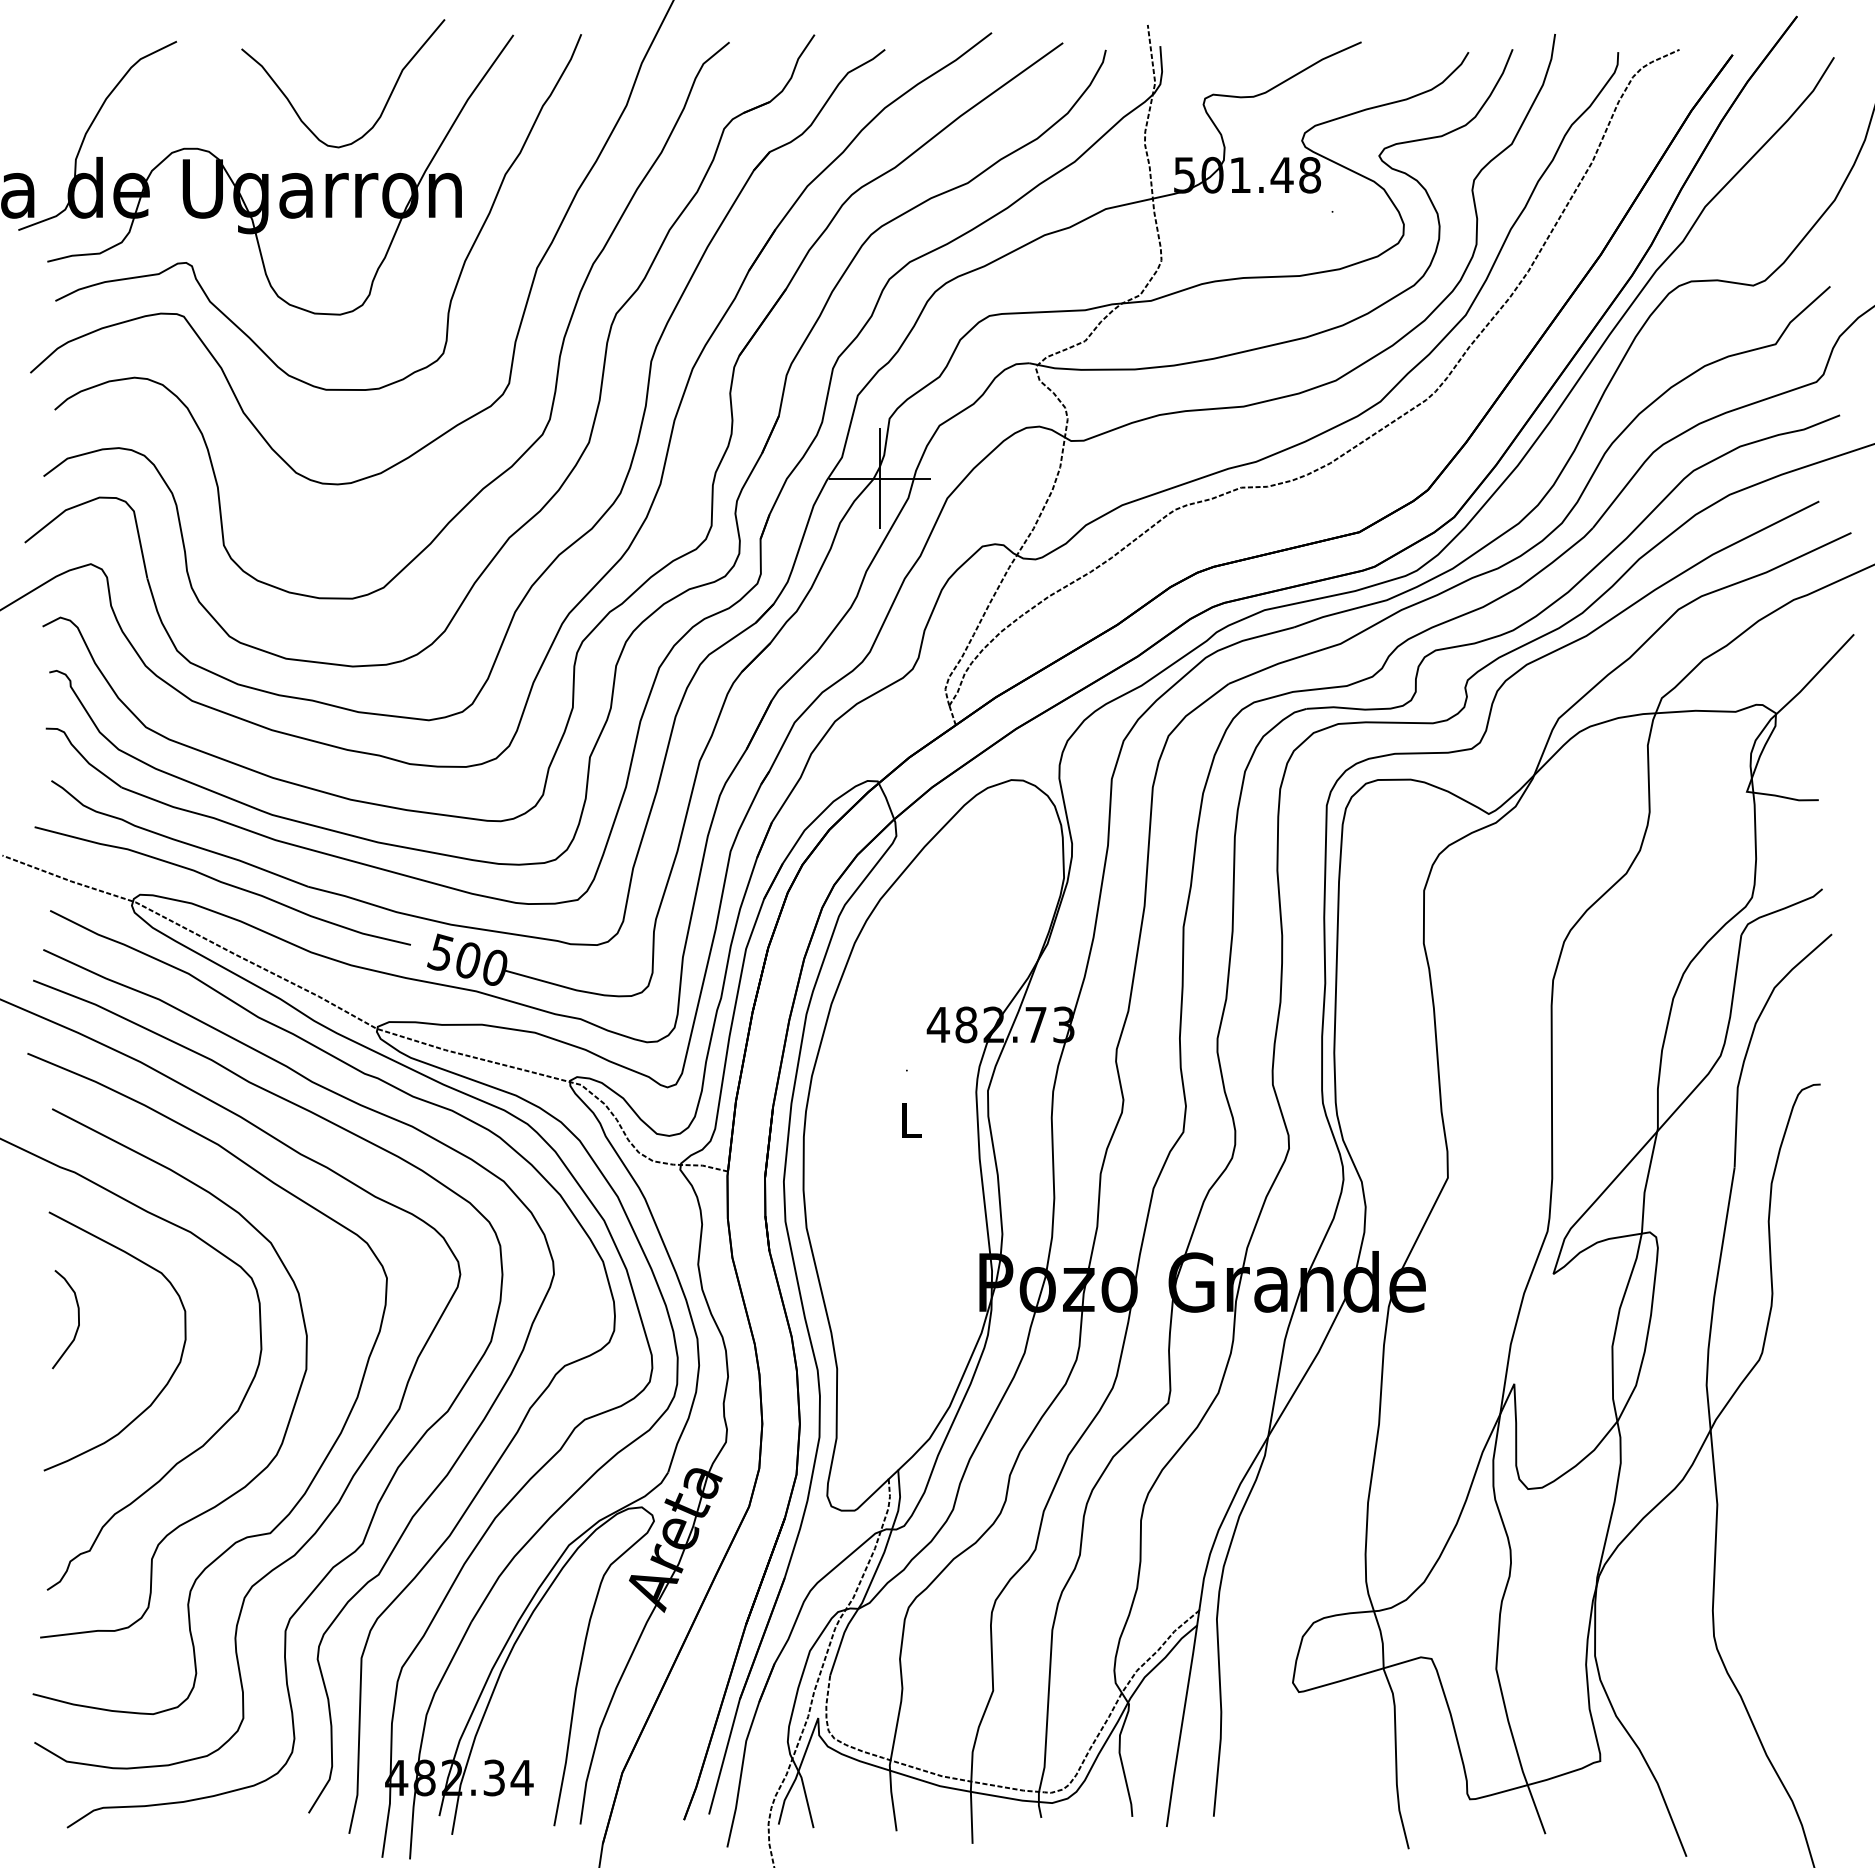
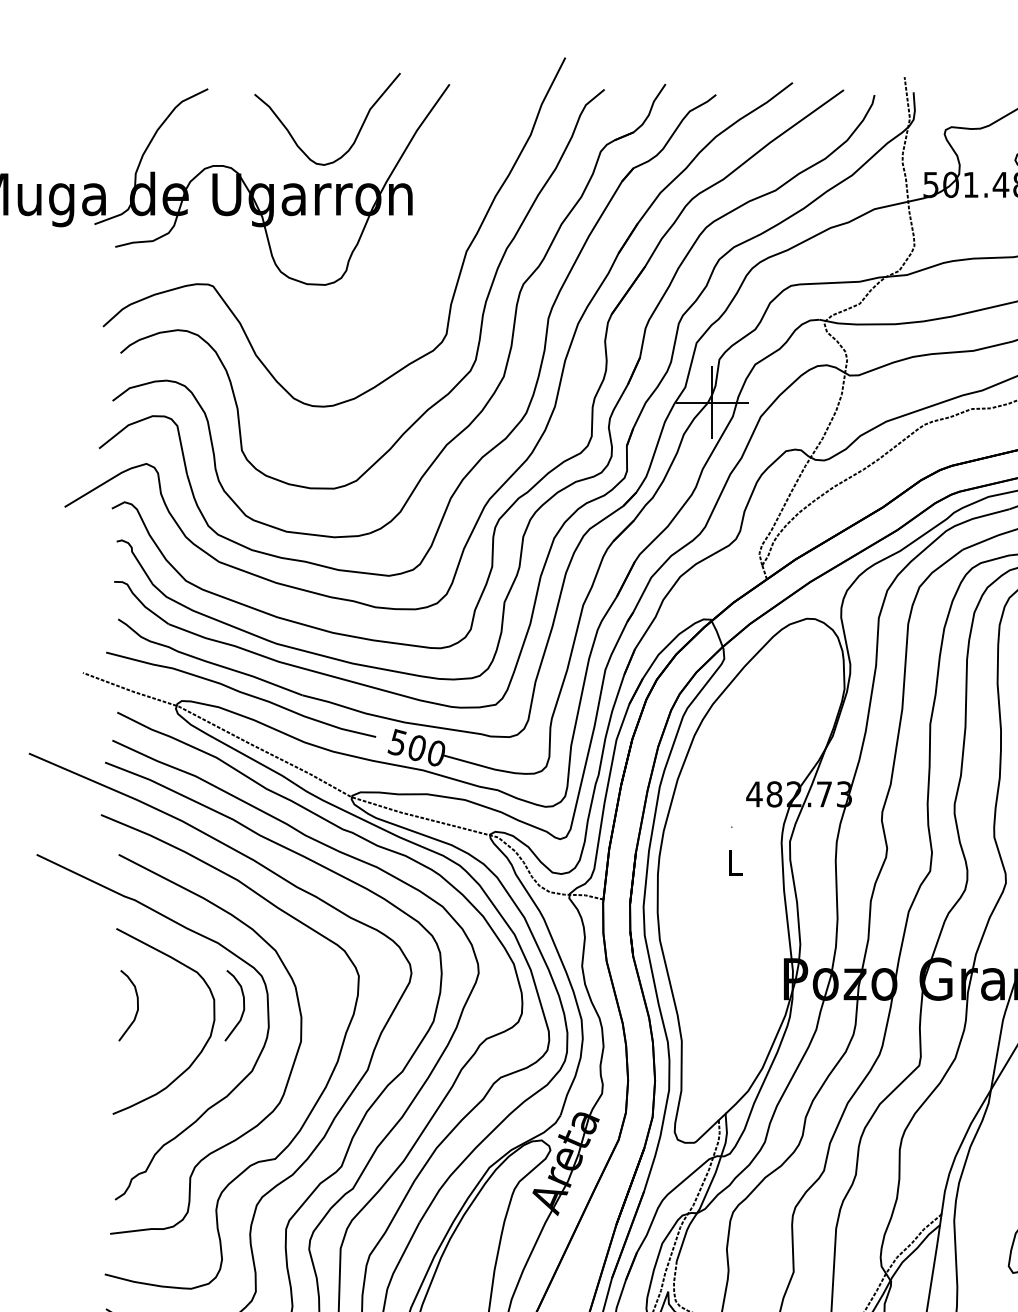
curve: (193, 266) -> (220, 250), removed
curve: (226, 1319) -> (243, 1005), added

